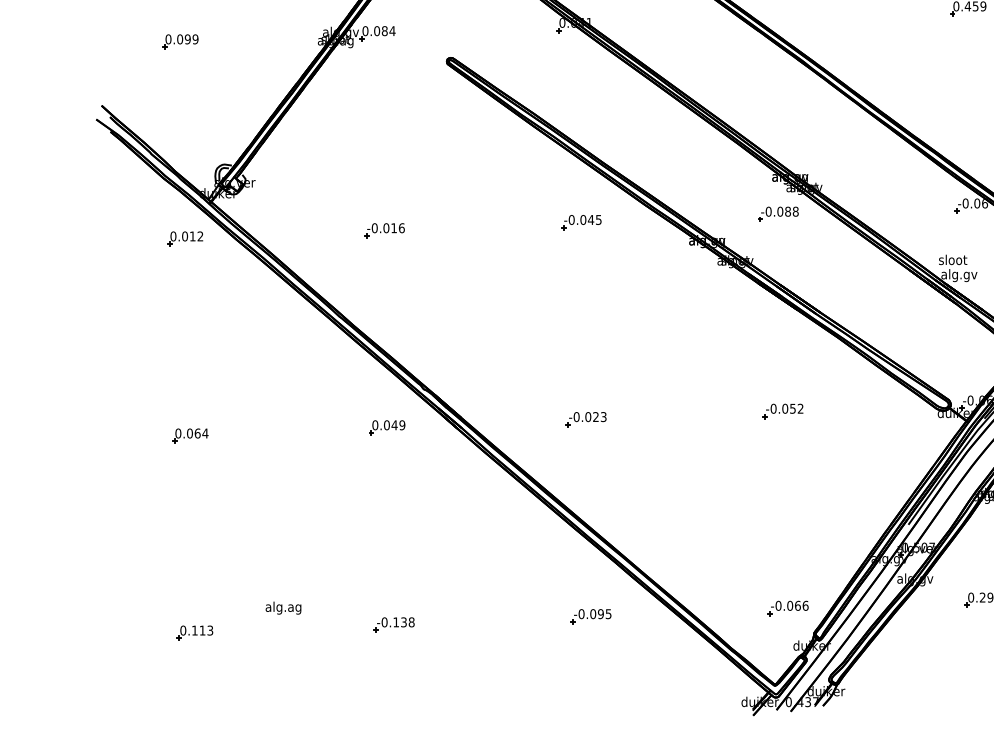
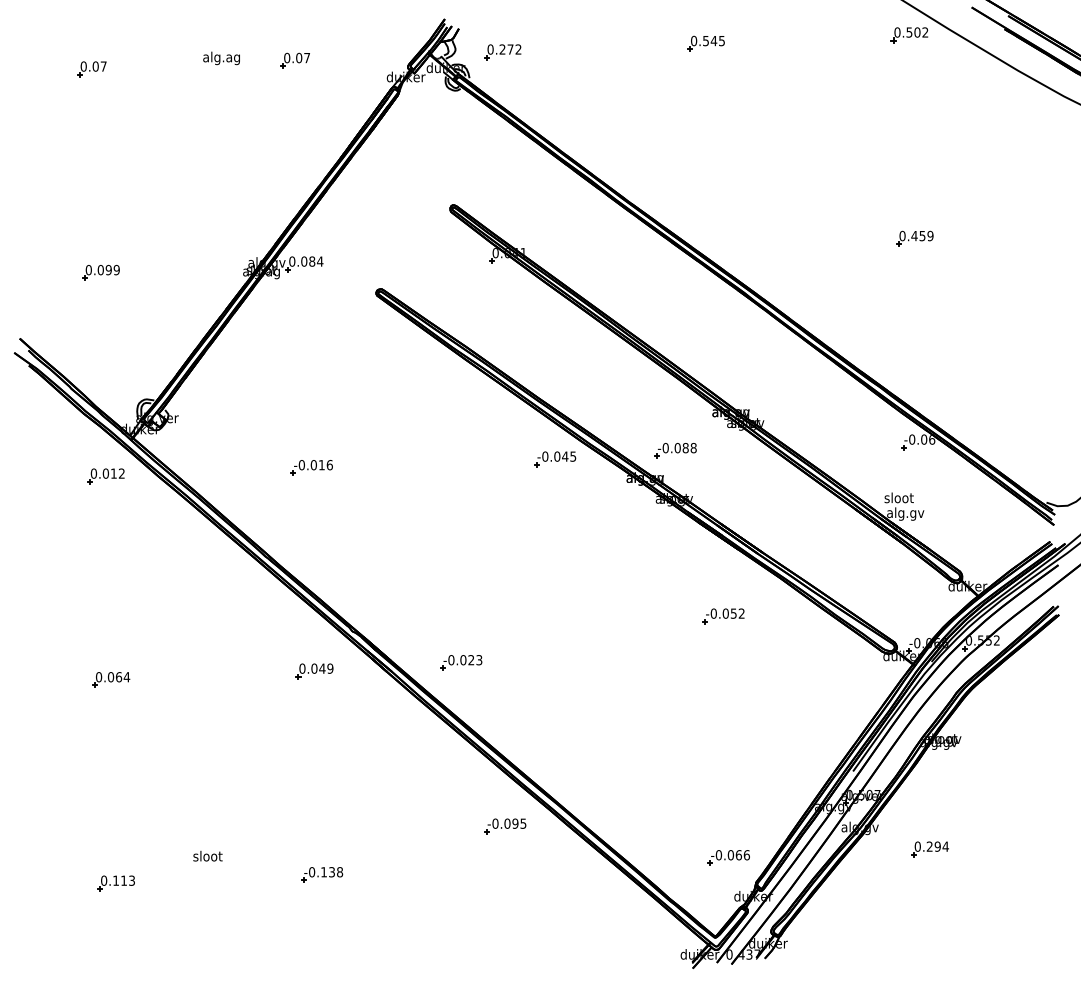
part: (778, 214) -> (675, 450), moved
part: (581, 222) -> (555, 459), moved
part: (782, 411) -> (723, 616), moved
part: (586, 419) -> (461, 662), moved
text: (283, 608) -> (207, 857), alg.ag -> sloot
part: (591, 616) -> (505, 826), moved

